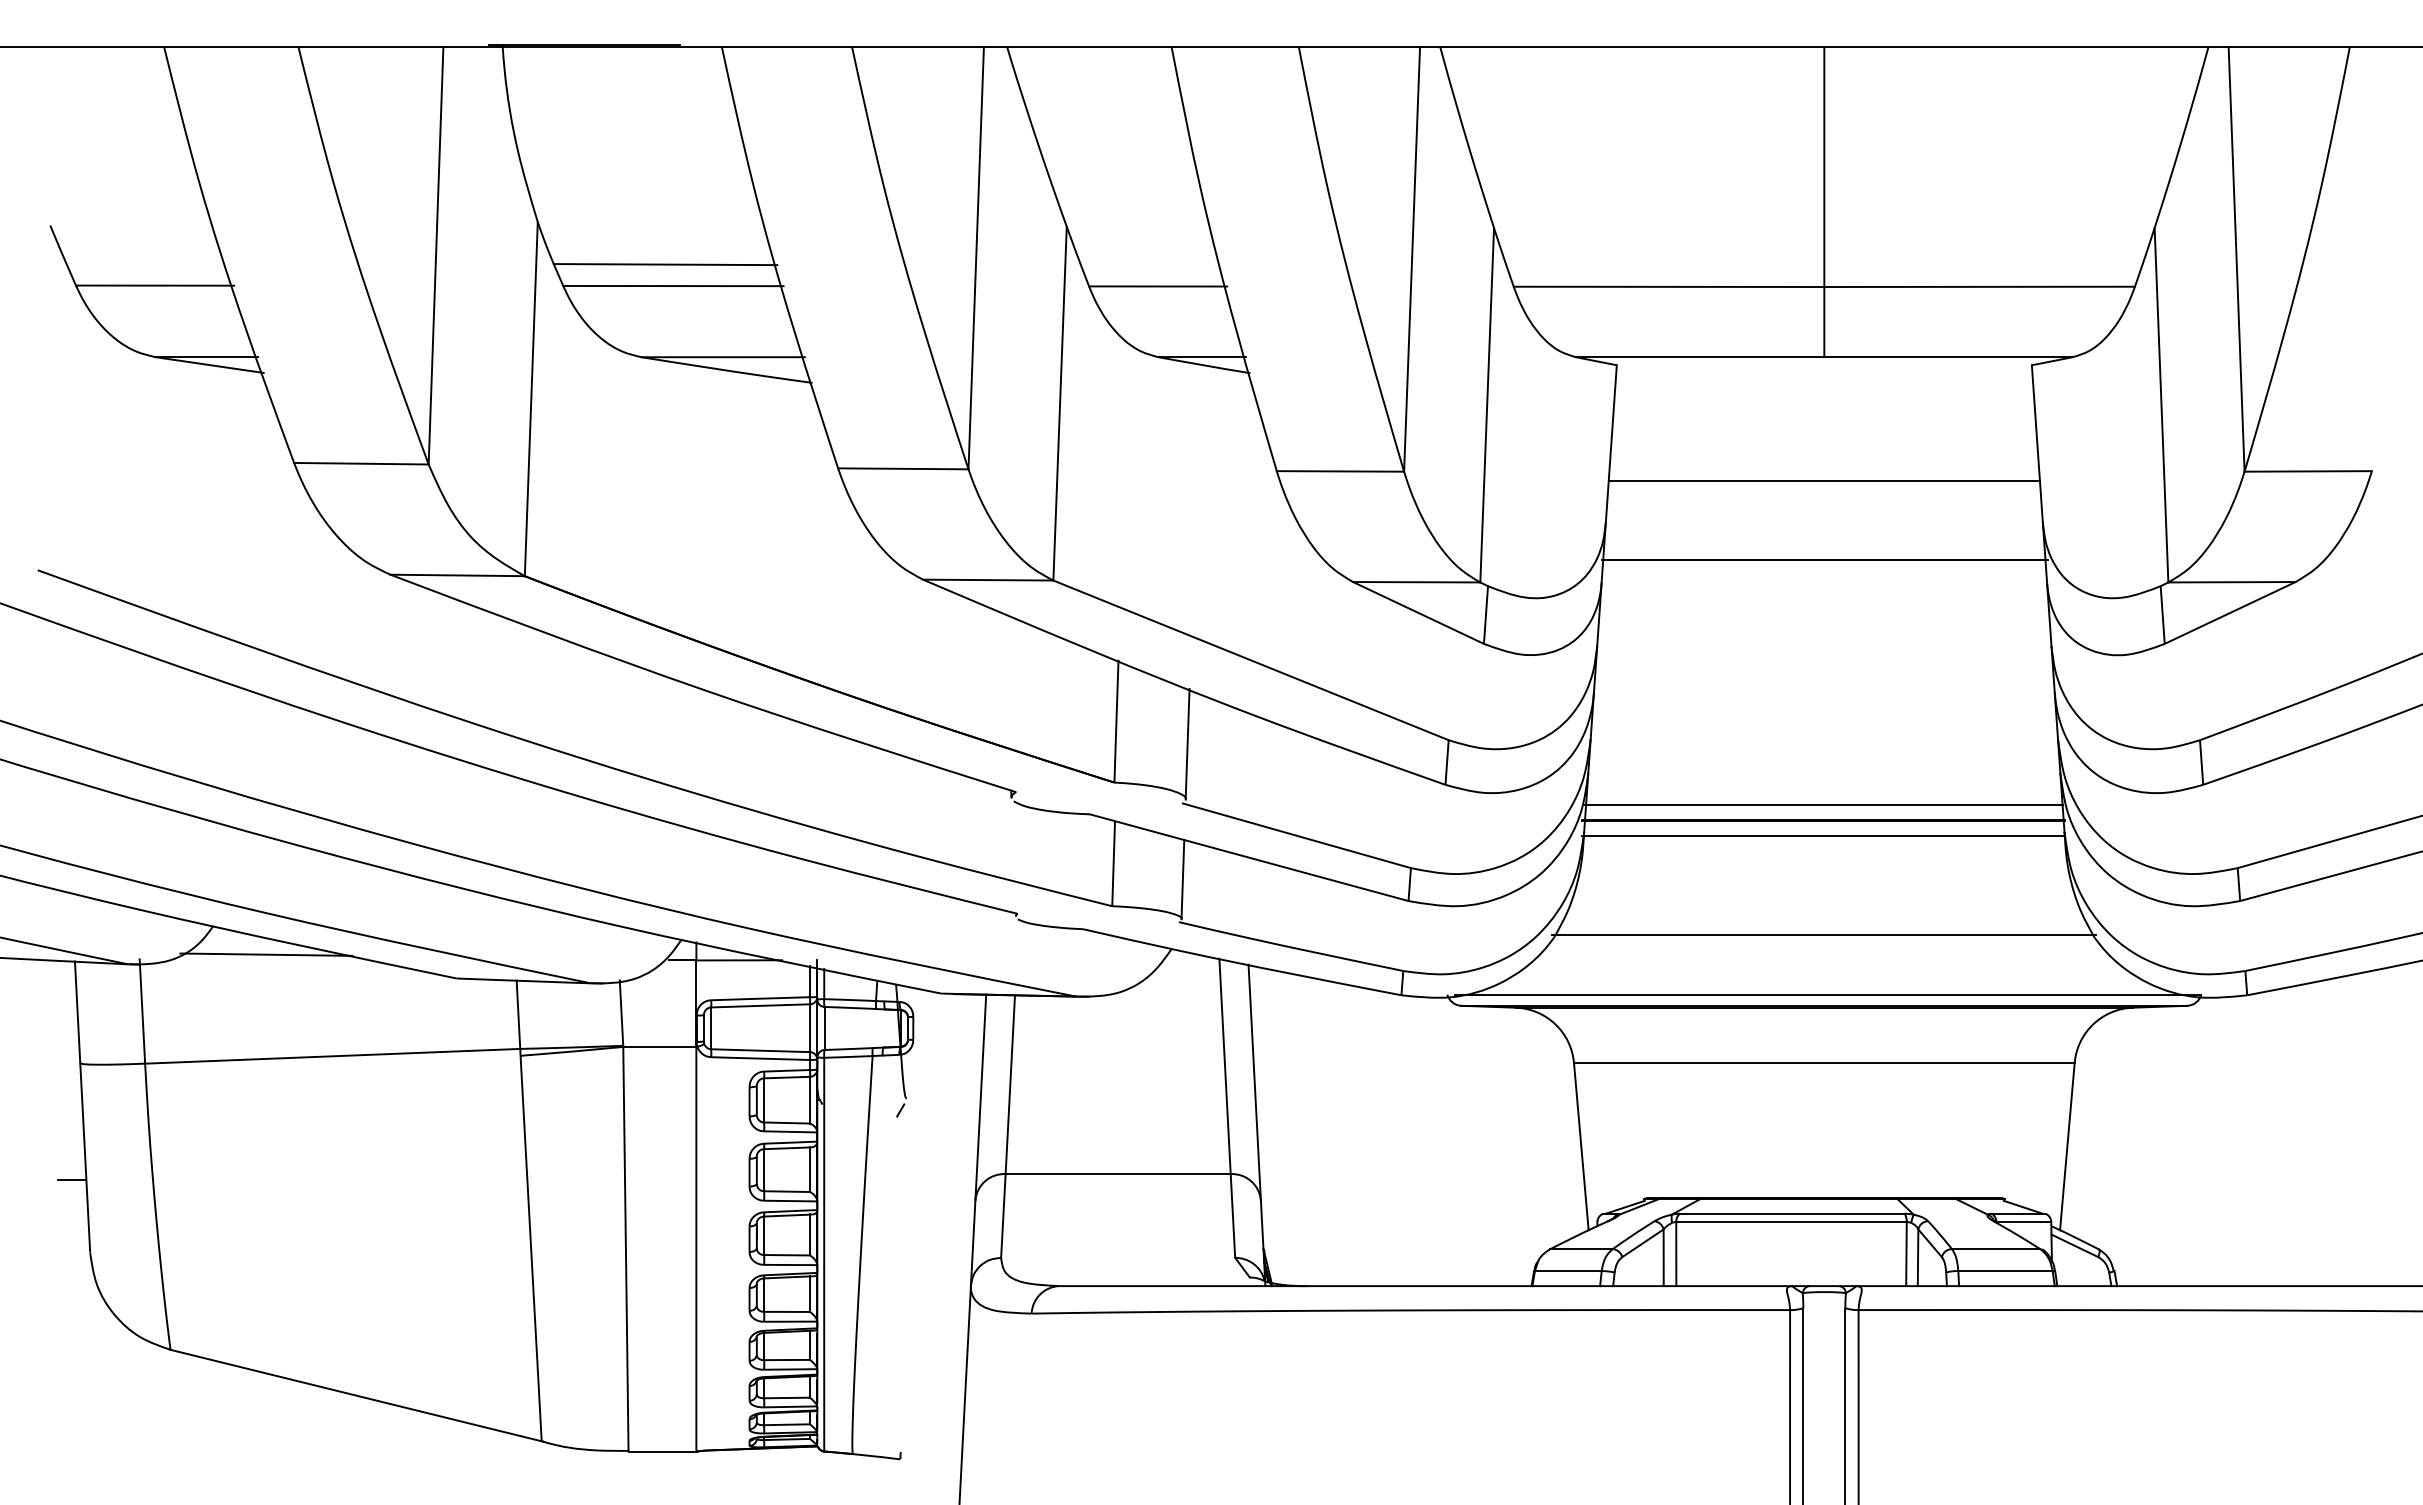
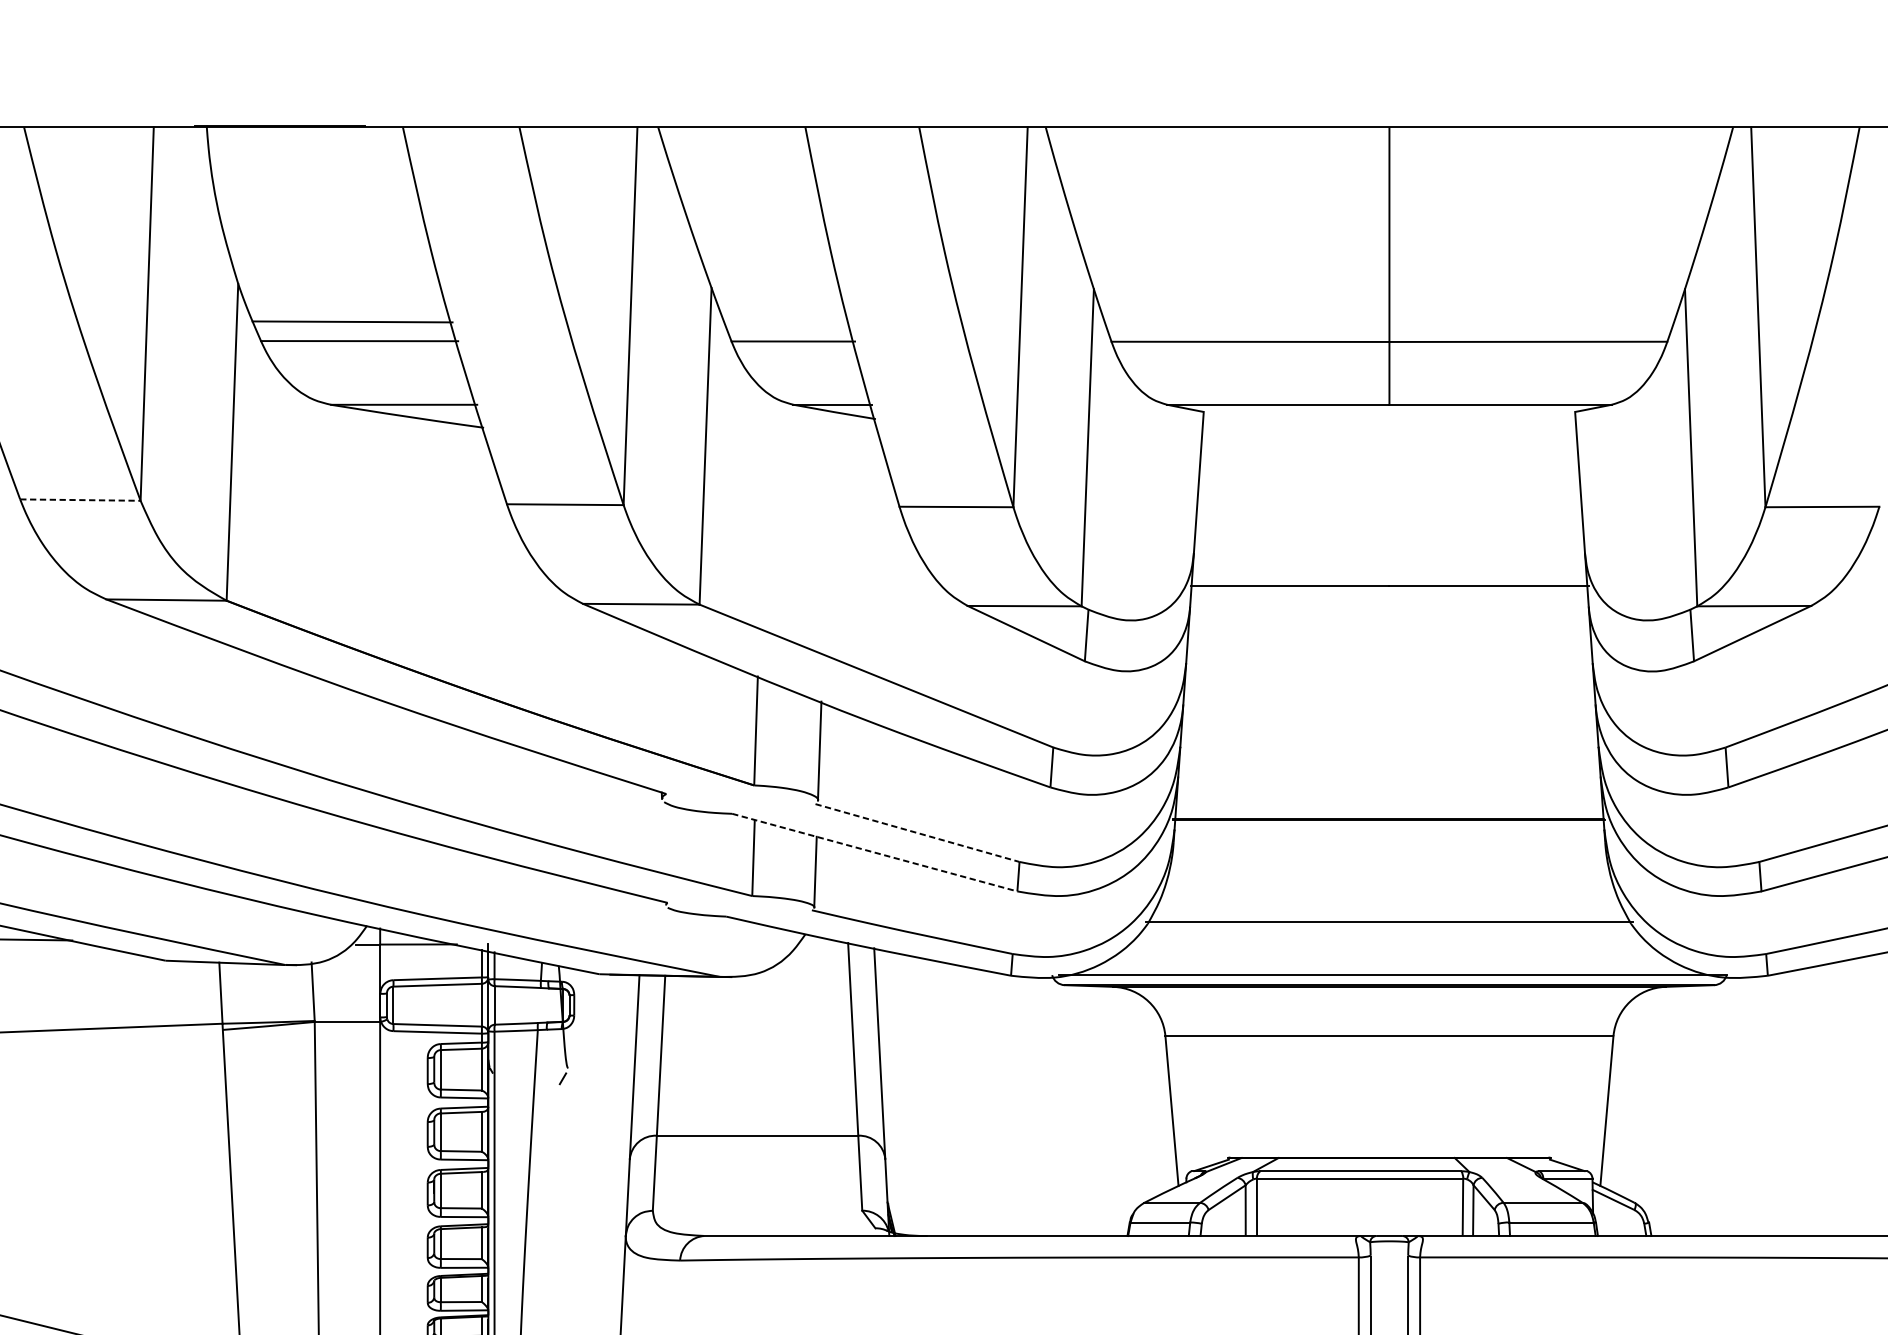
line: (361, 463) -> (80, 499), solid -> dashed
line: (1823, 481) -> (1388, 516), removed
line: (1823, 805) -> (1388, 805), removed
line: (1297, 835) -> (918, 832), solid -> dashed
line: (1823, 836) -> (1388, 833), removed
line: (1249, 857) -> (875, 852), solid -> dashed

